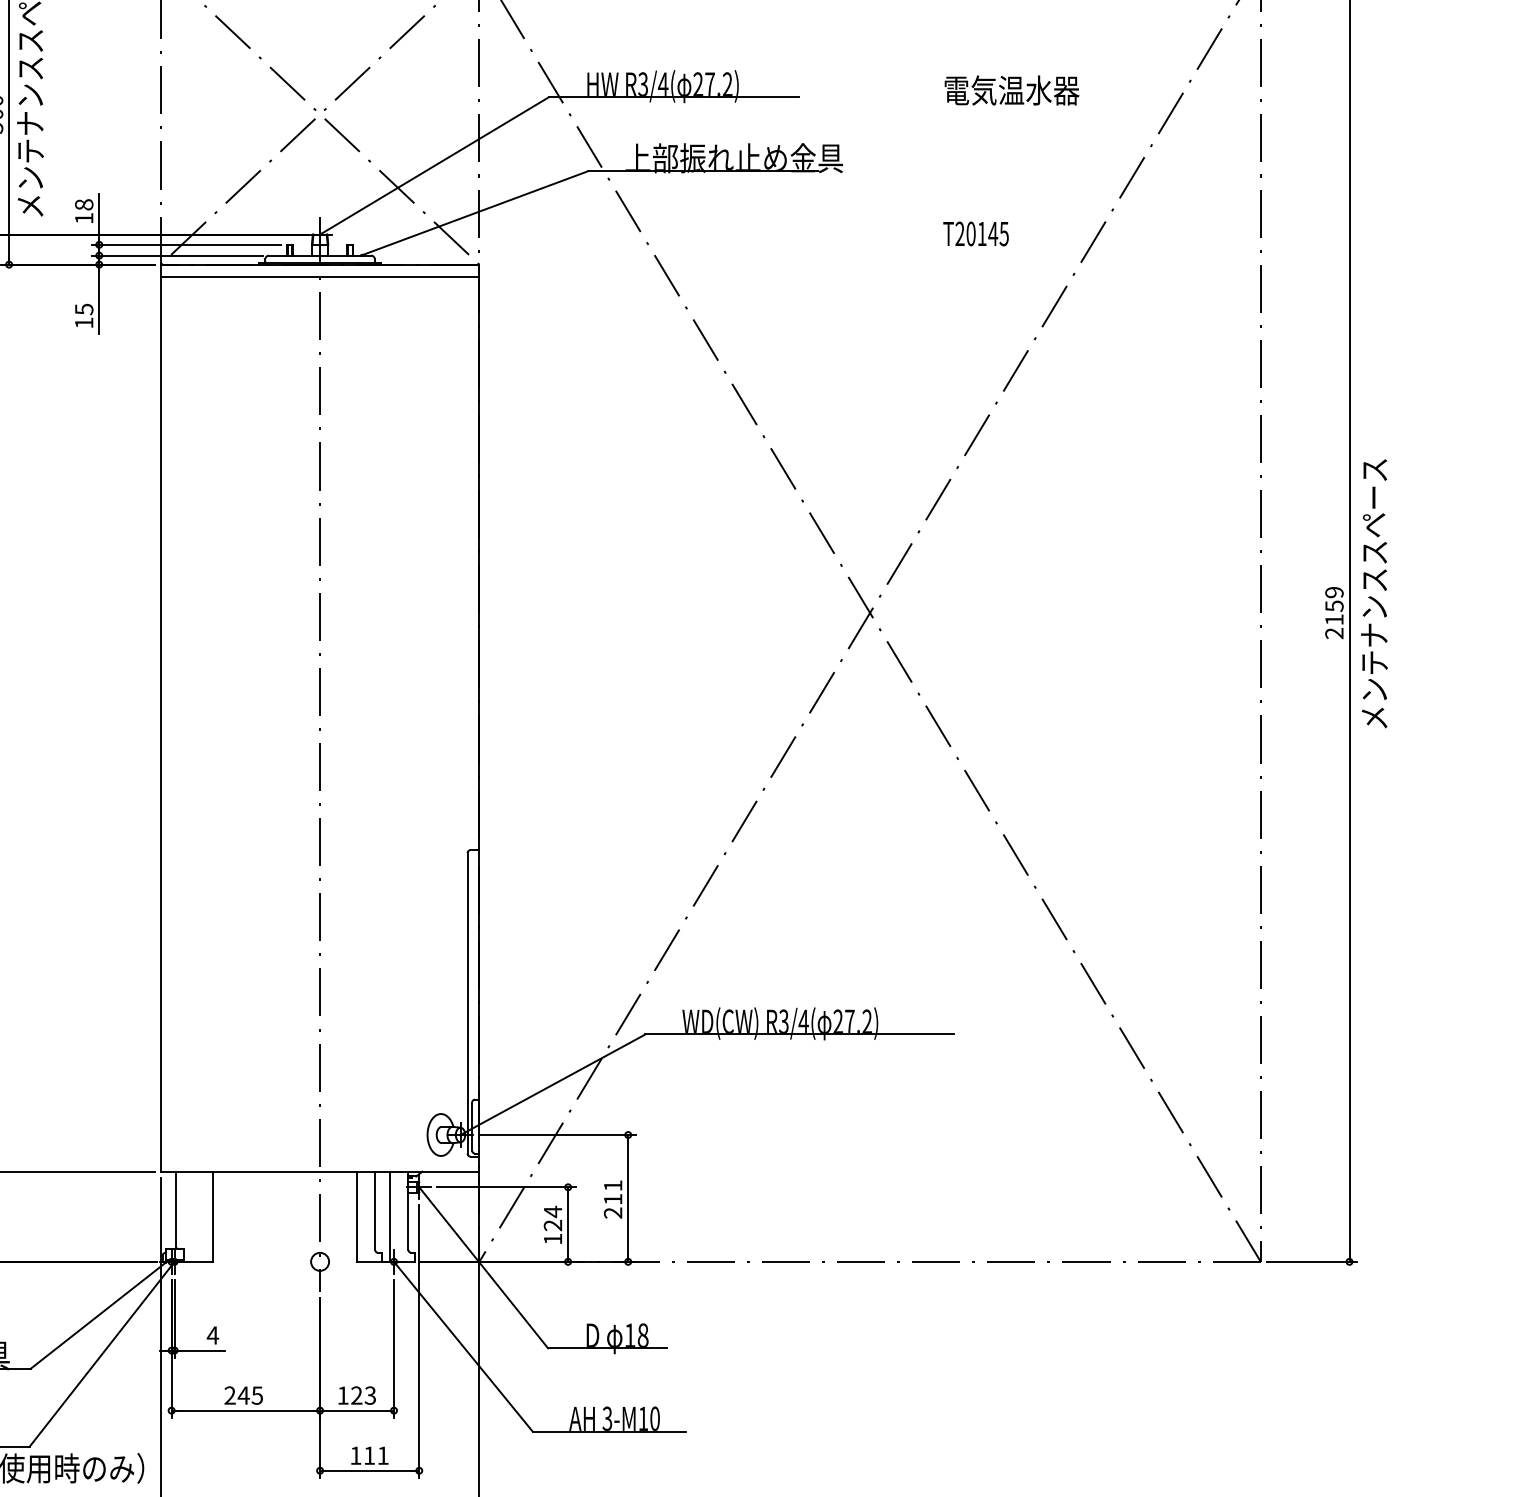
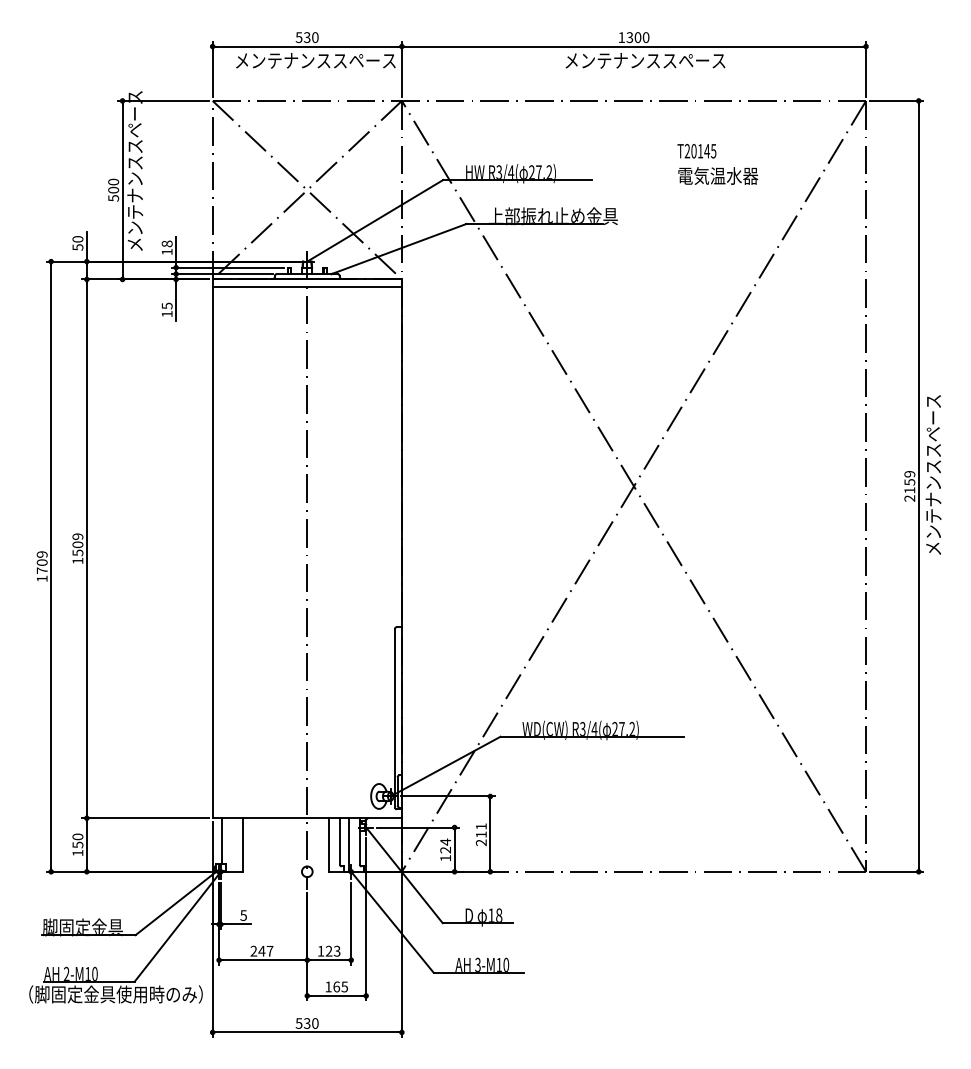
text: (975, 234) -> (696, 151), moved
text: (212, 1335) -> (243, 915), 4 -> 5
text: (256, 1396) -> (269, 951), 245 -> 247
text: (375, 1454) -> (340, 986), 111 -> 165

